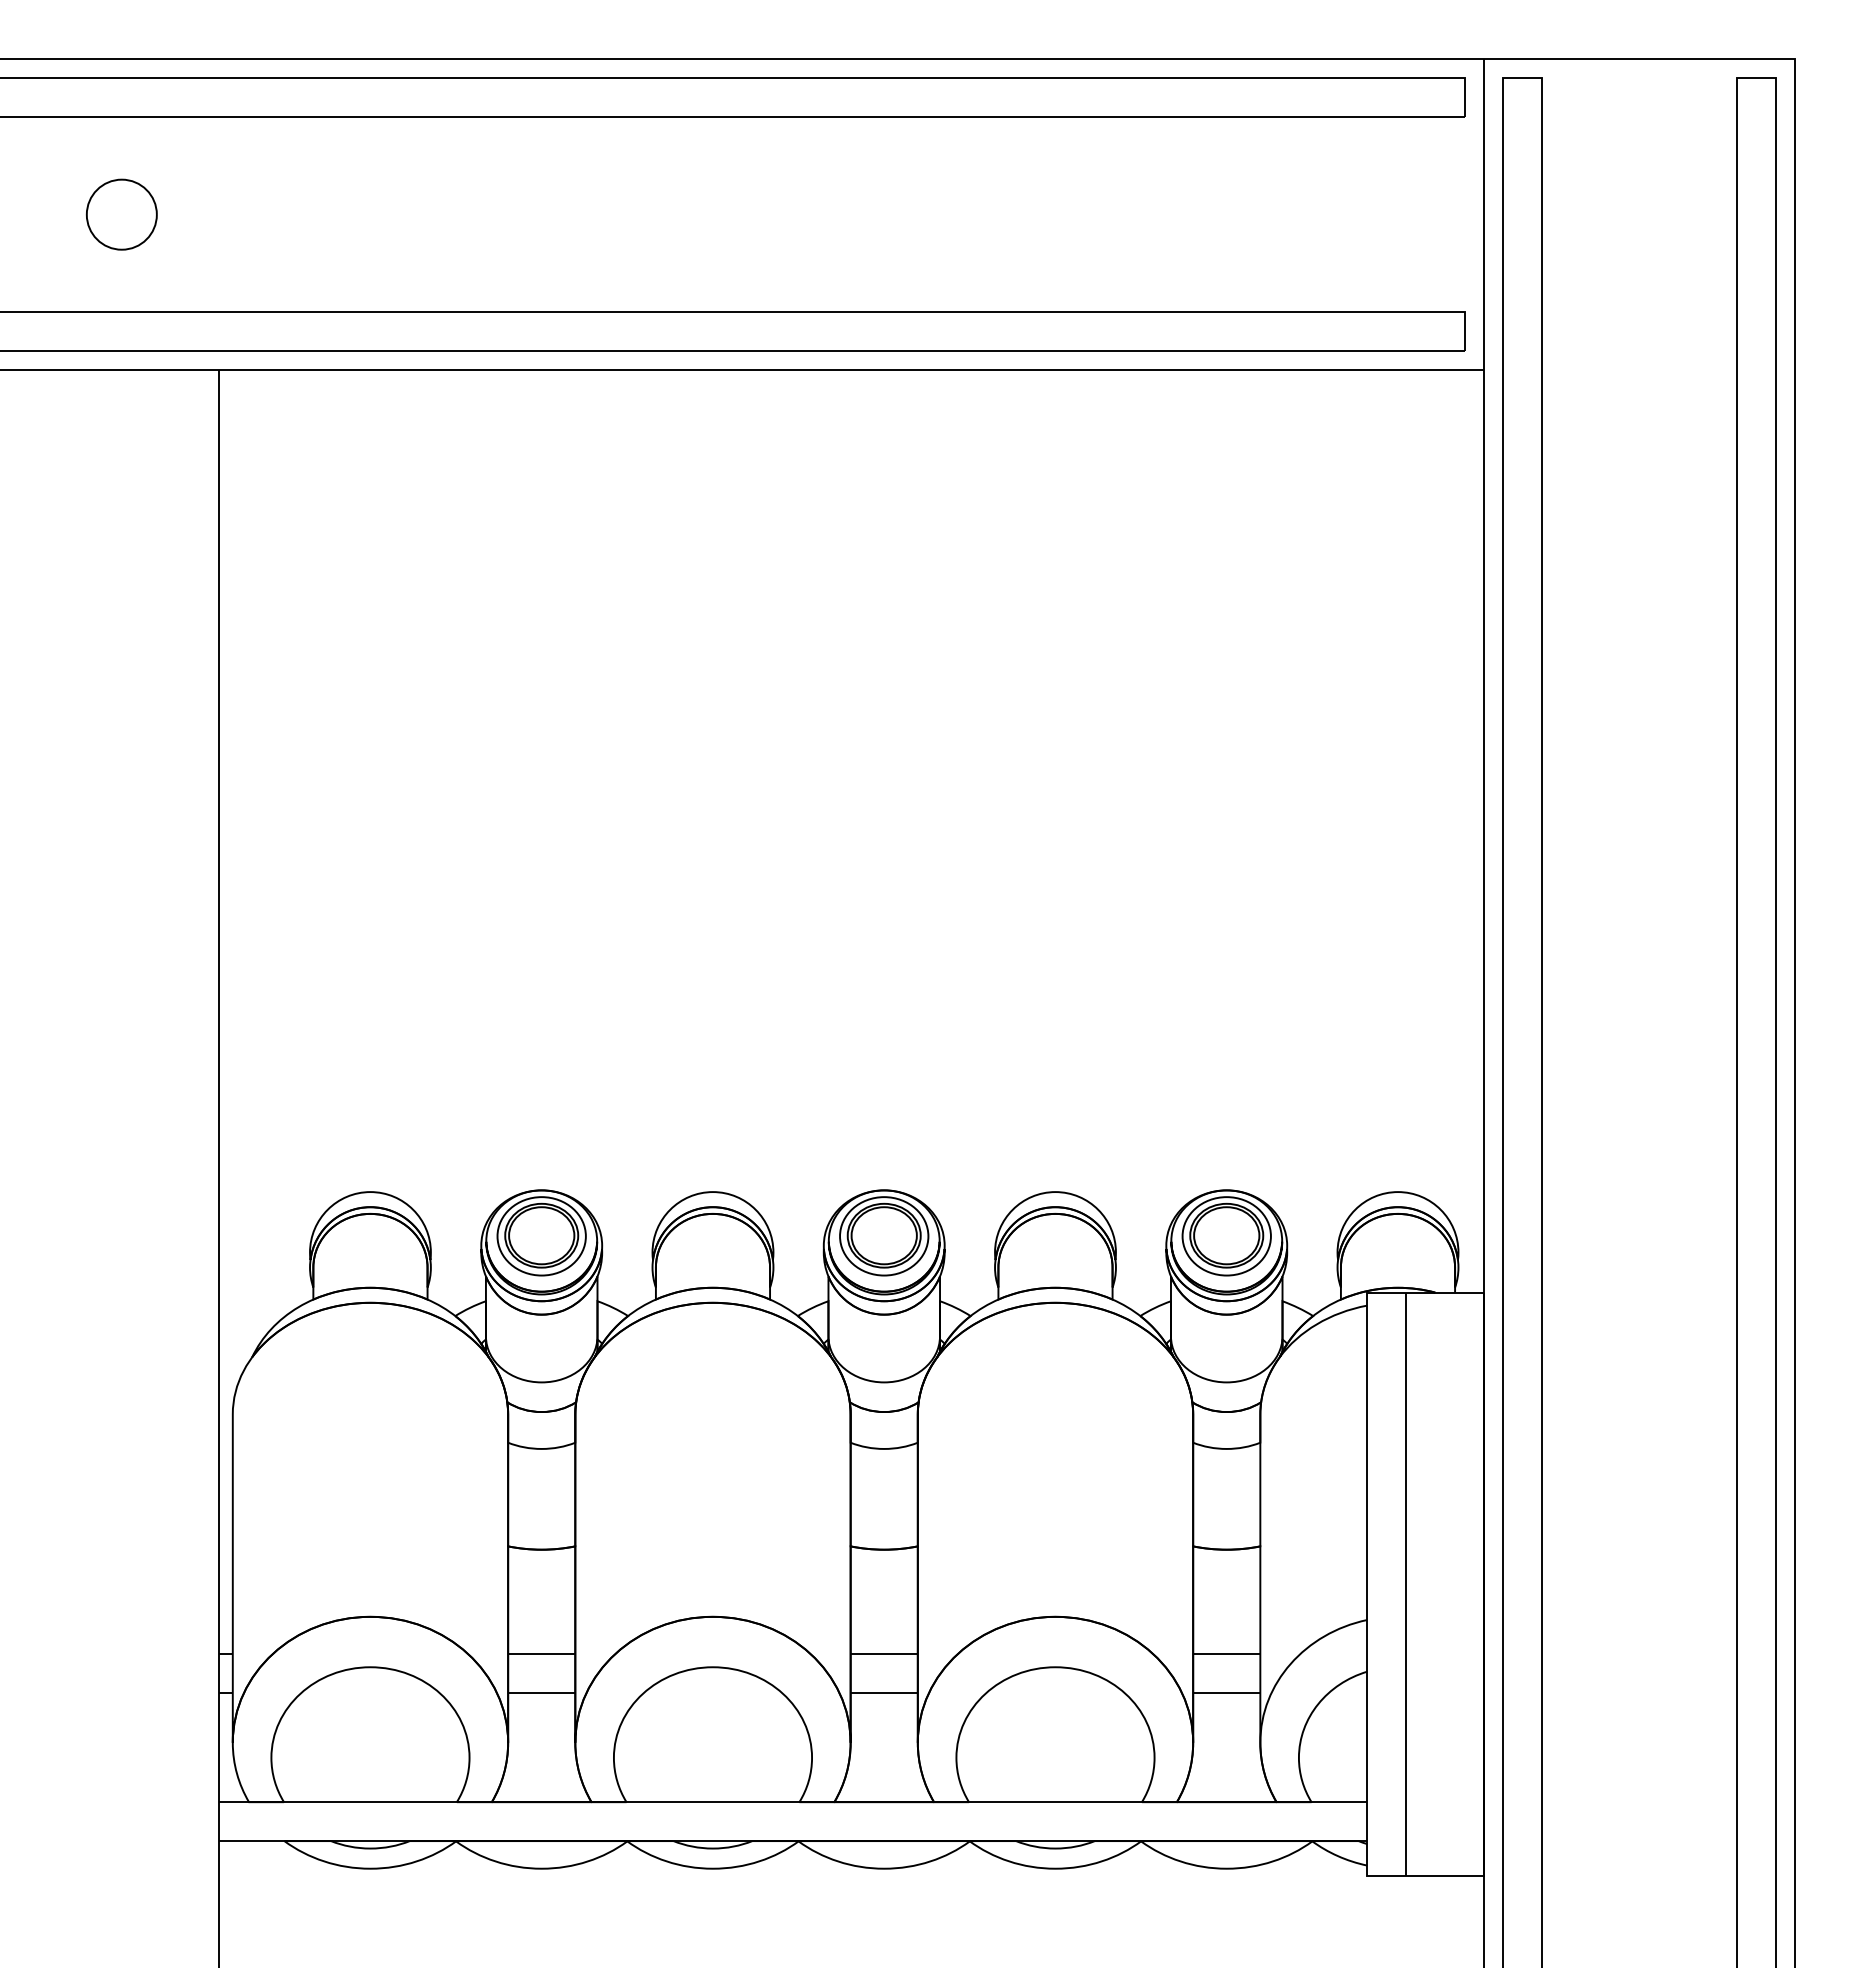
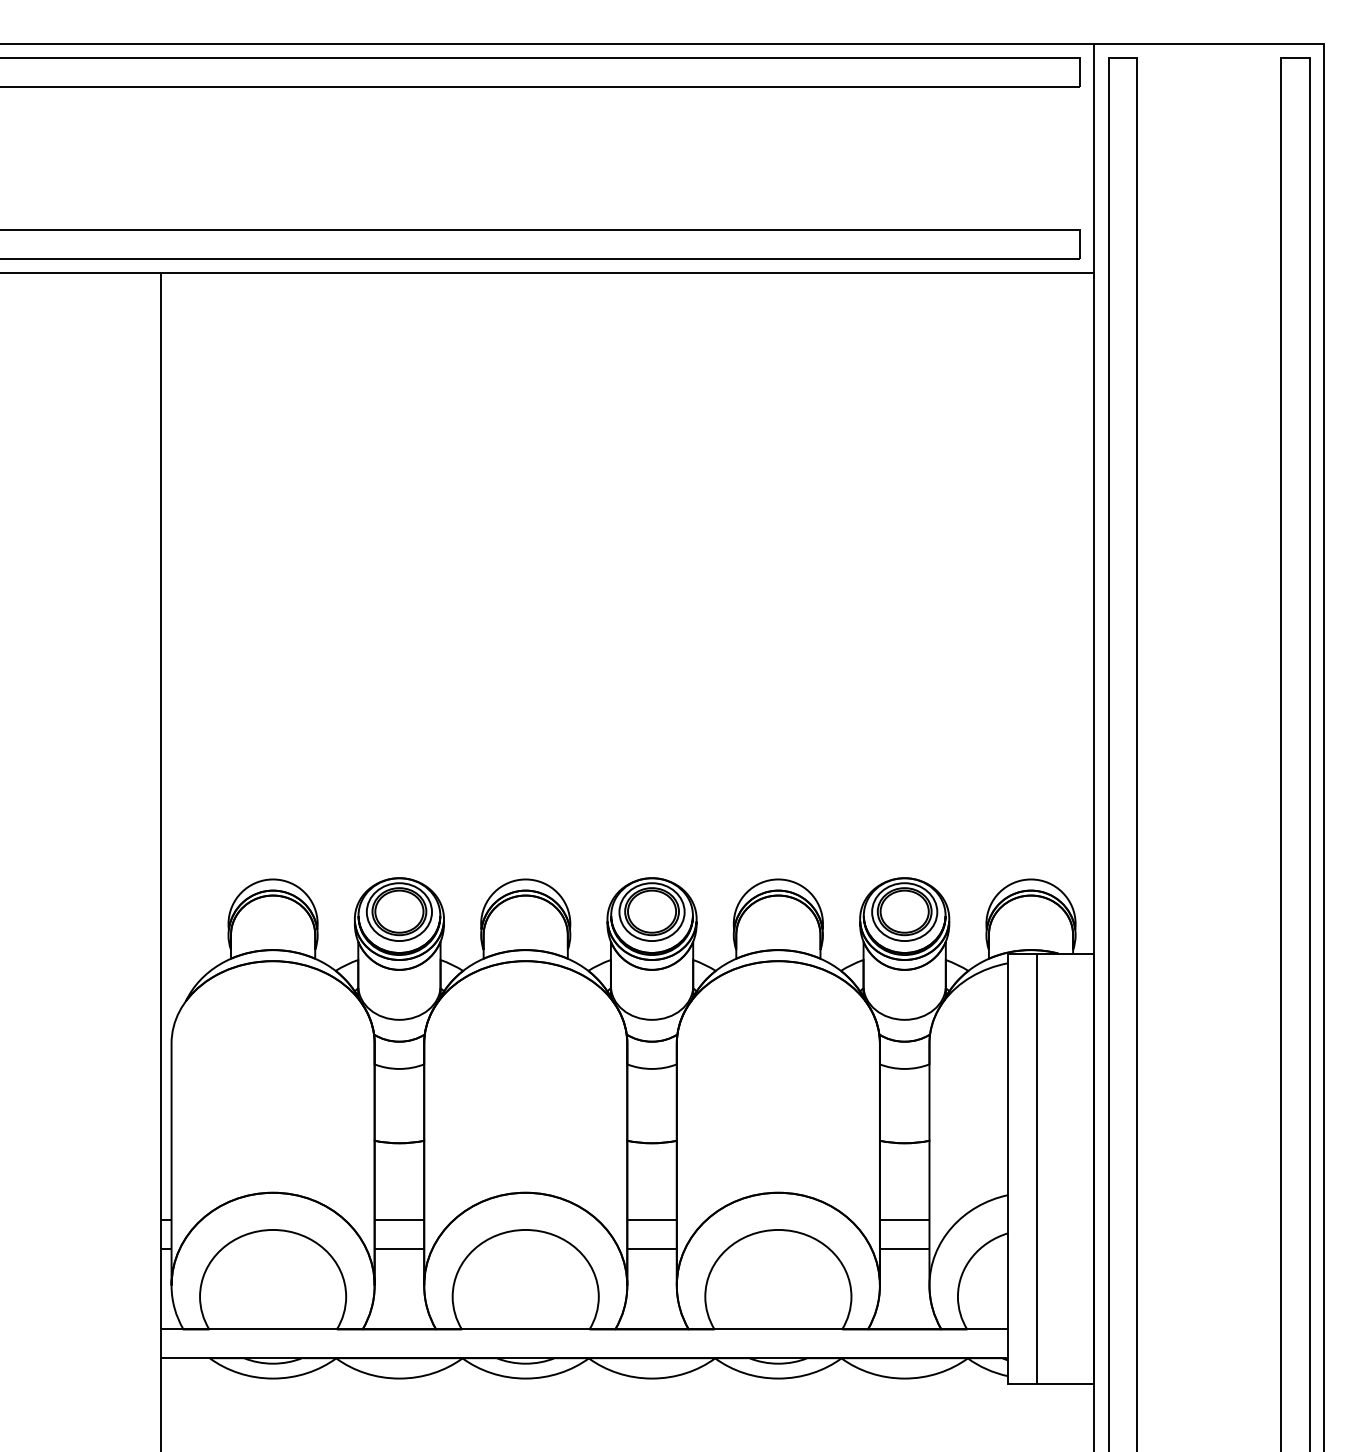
part: (121, 214) -> (89, 158), removed

